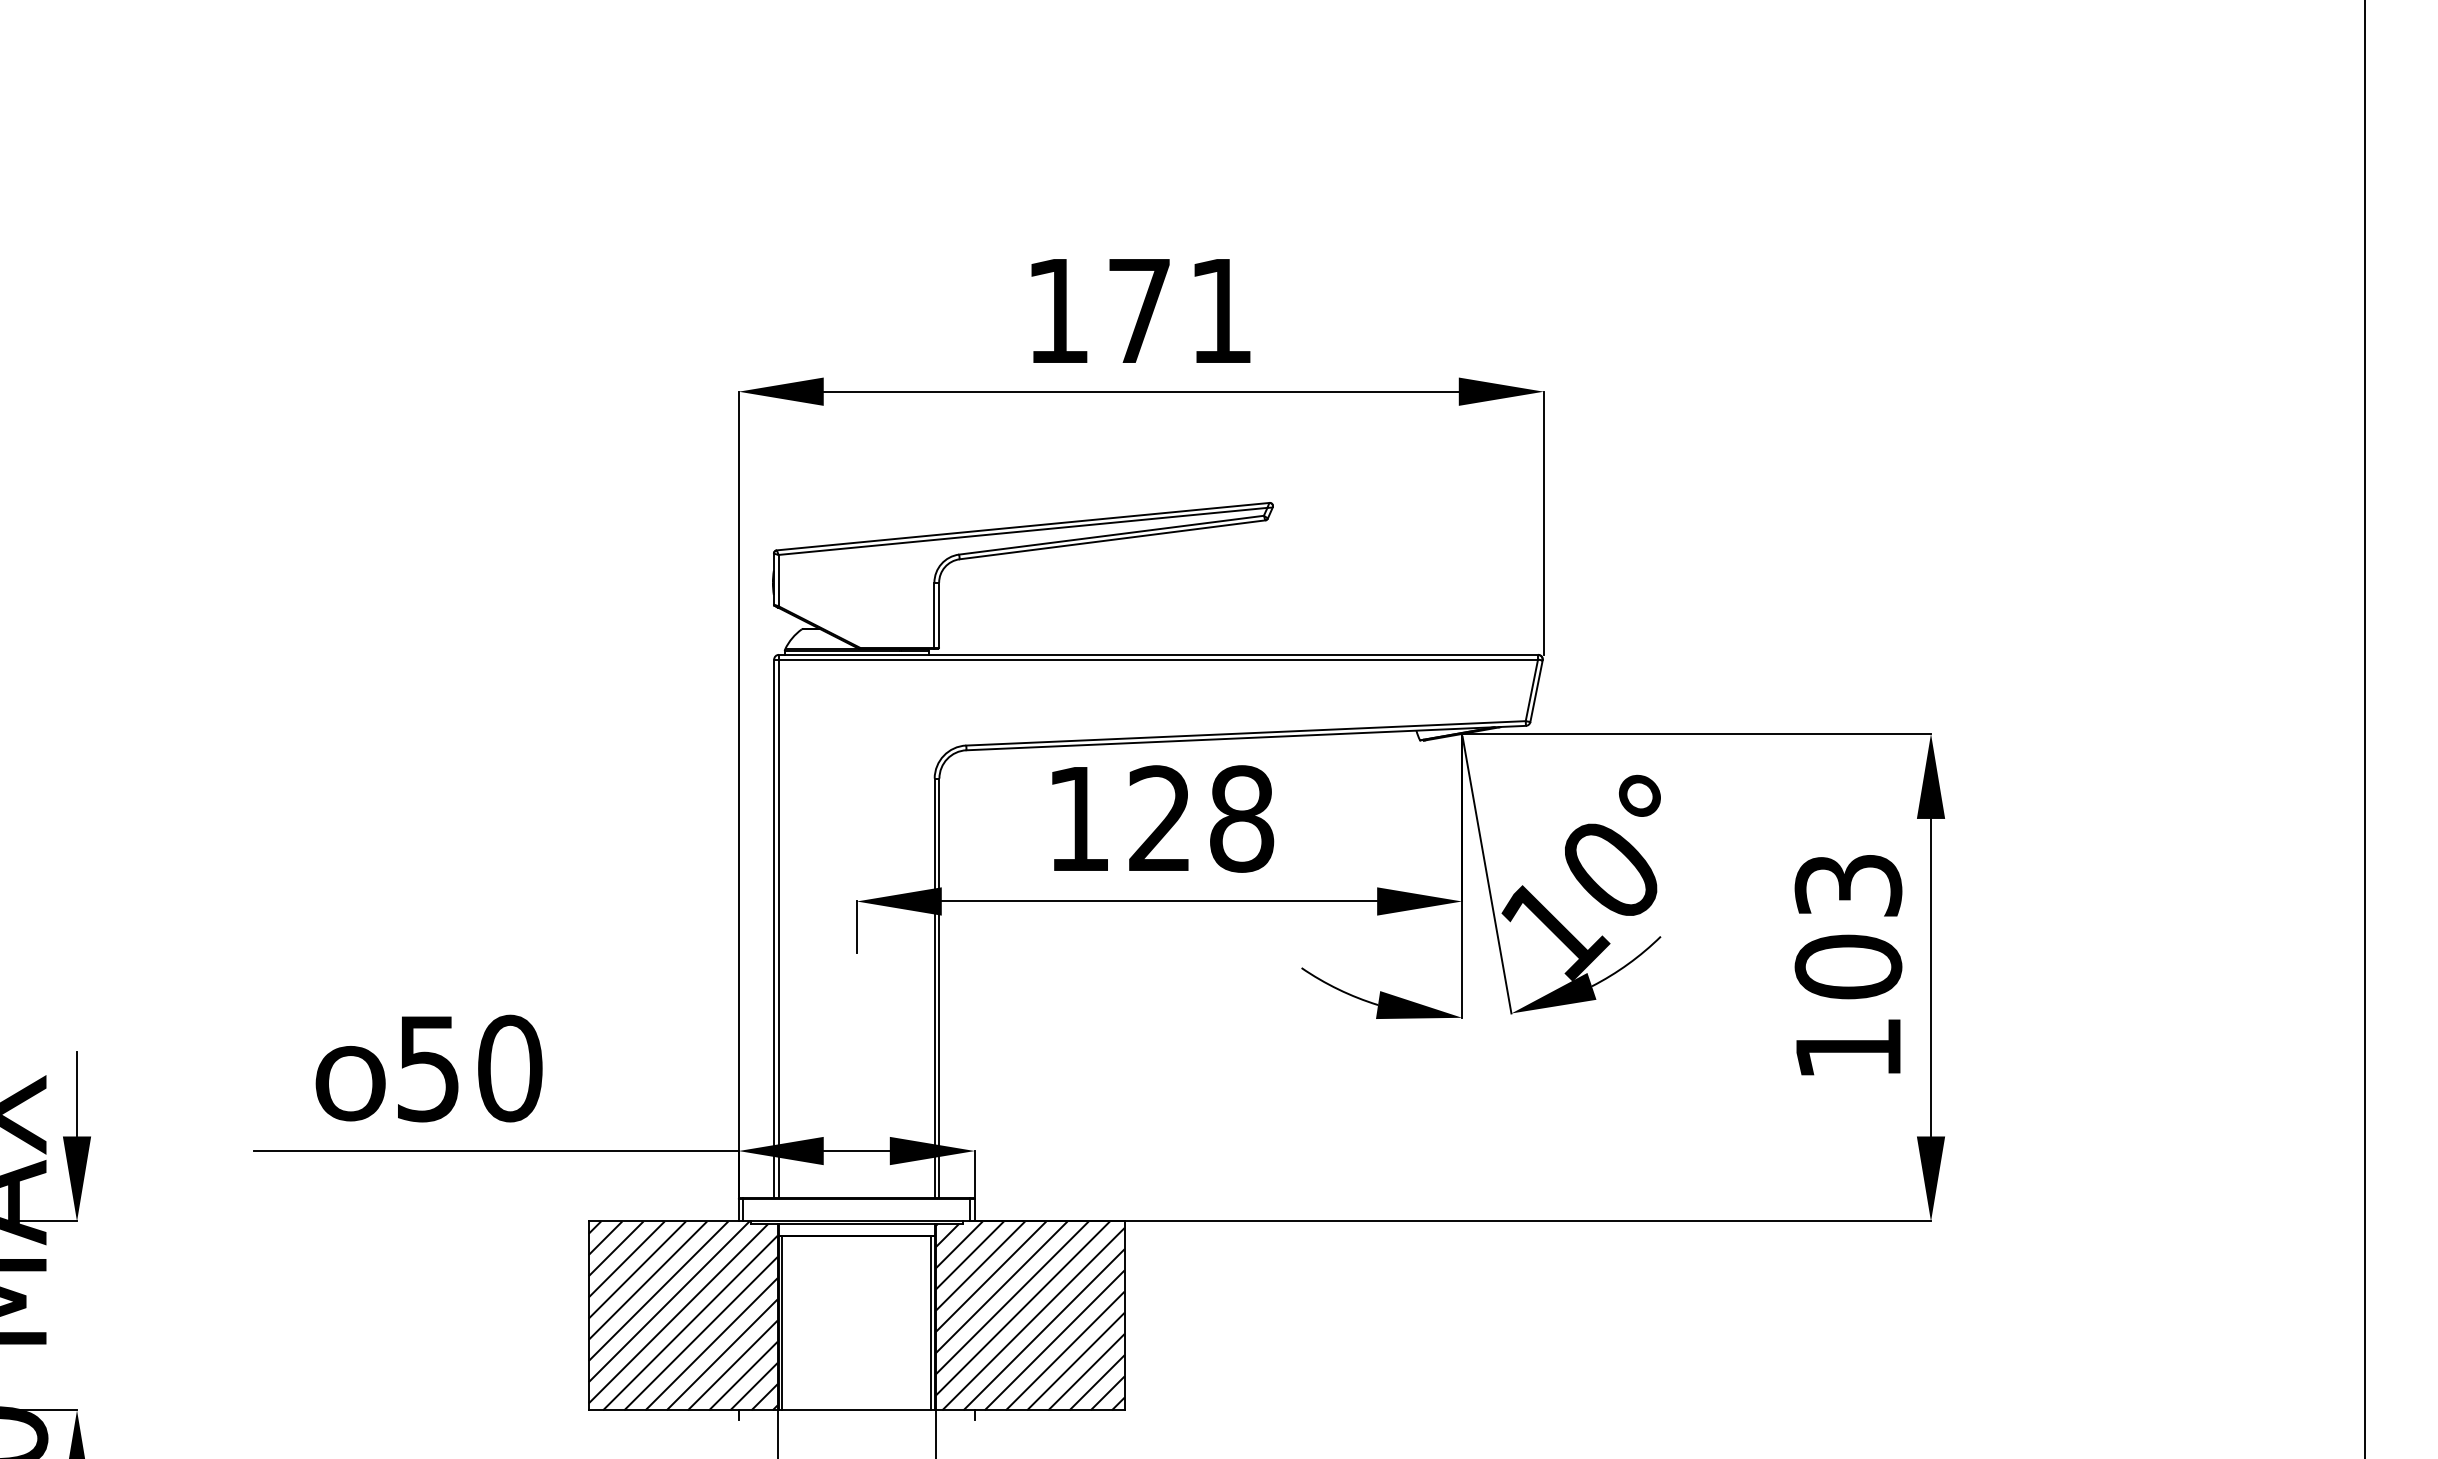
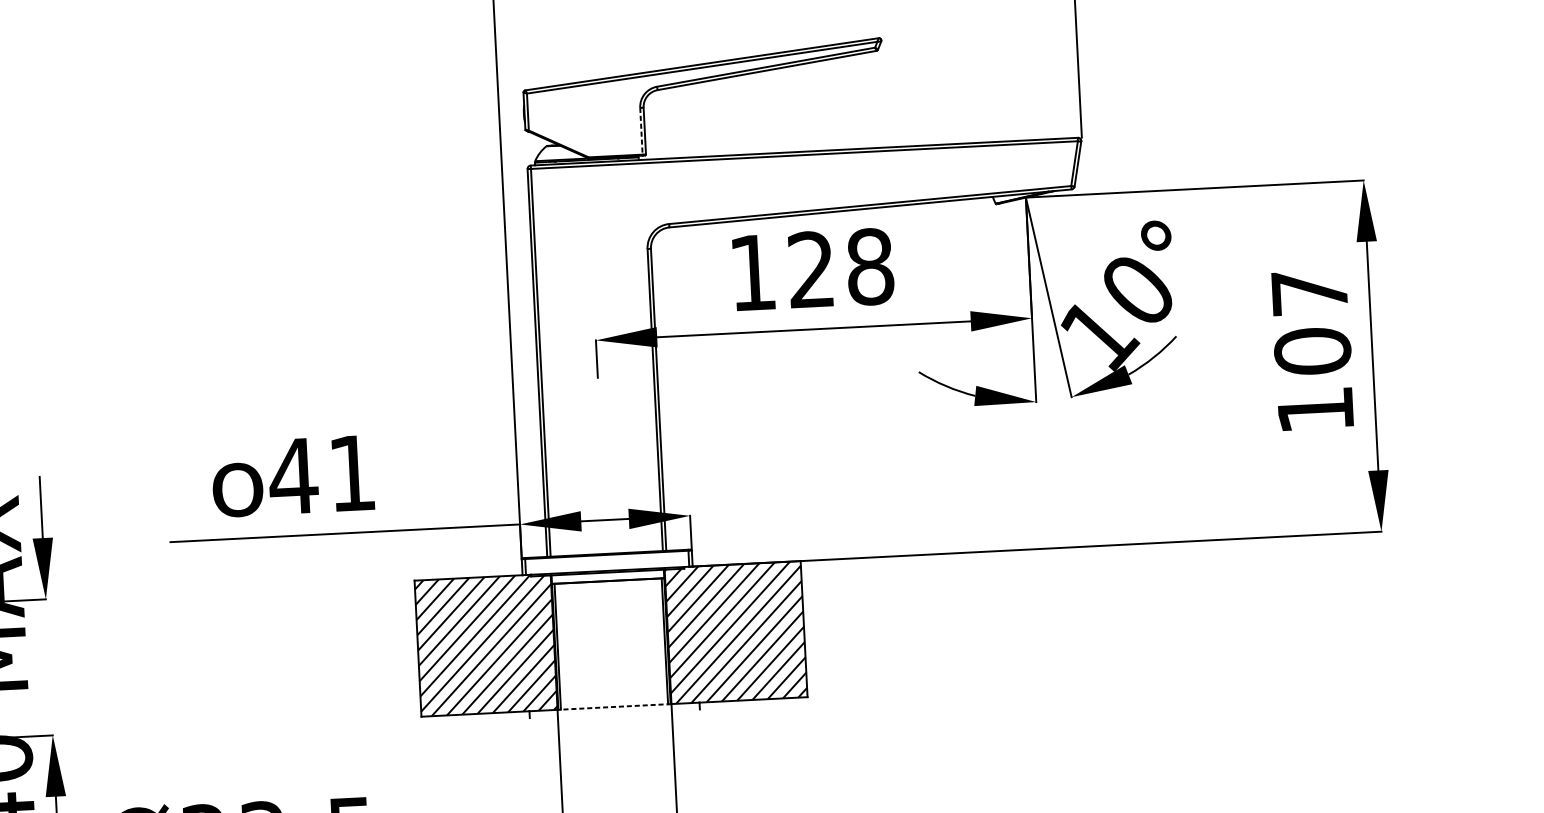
line: (934, 615) -> (641, 131), solid -> dashed
text: (1848, 885) -> (1309, 292), 103 -> 107
text: (468, 1068) -> (322, 474), 50 -> 41
line: (856, 1410) -> (614, 707), solid -> dashed

